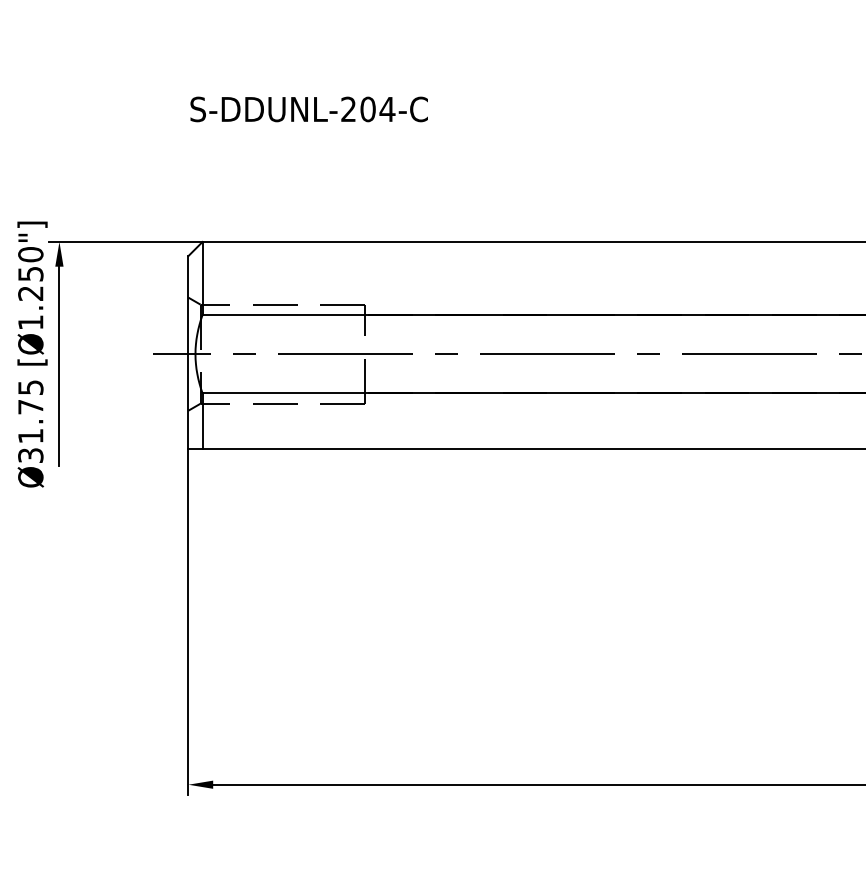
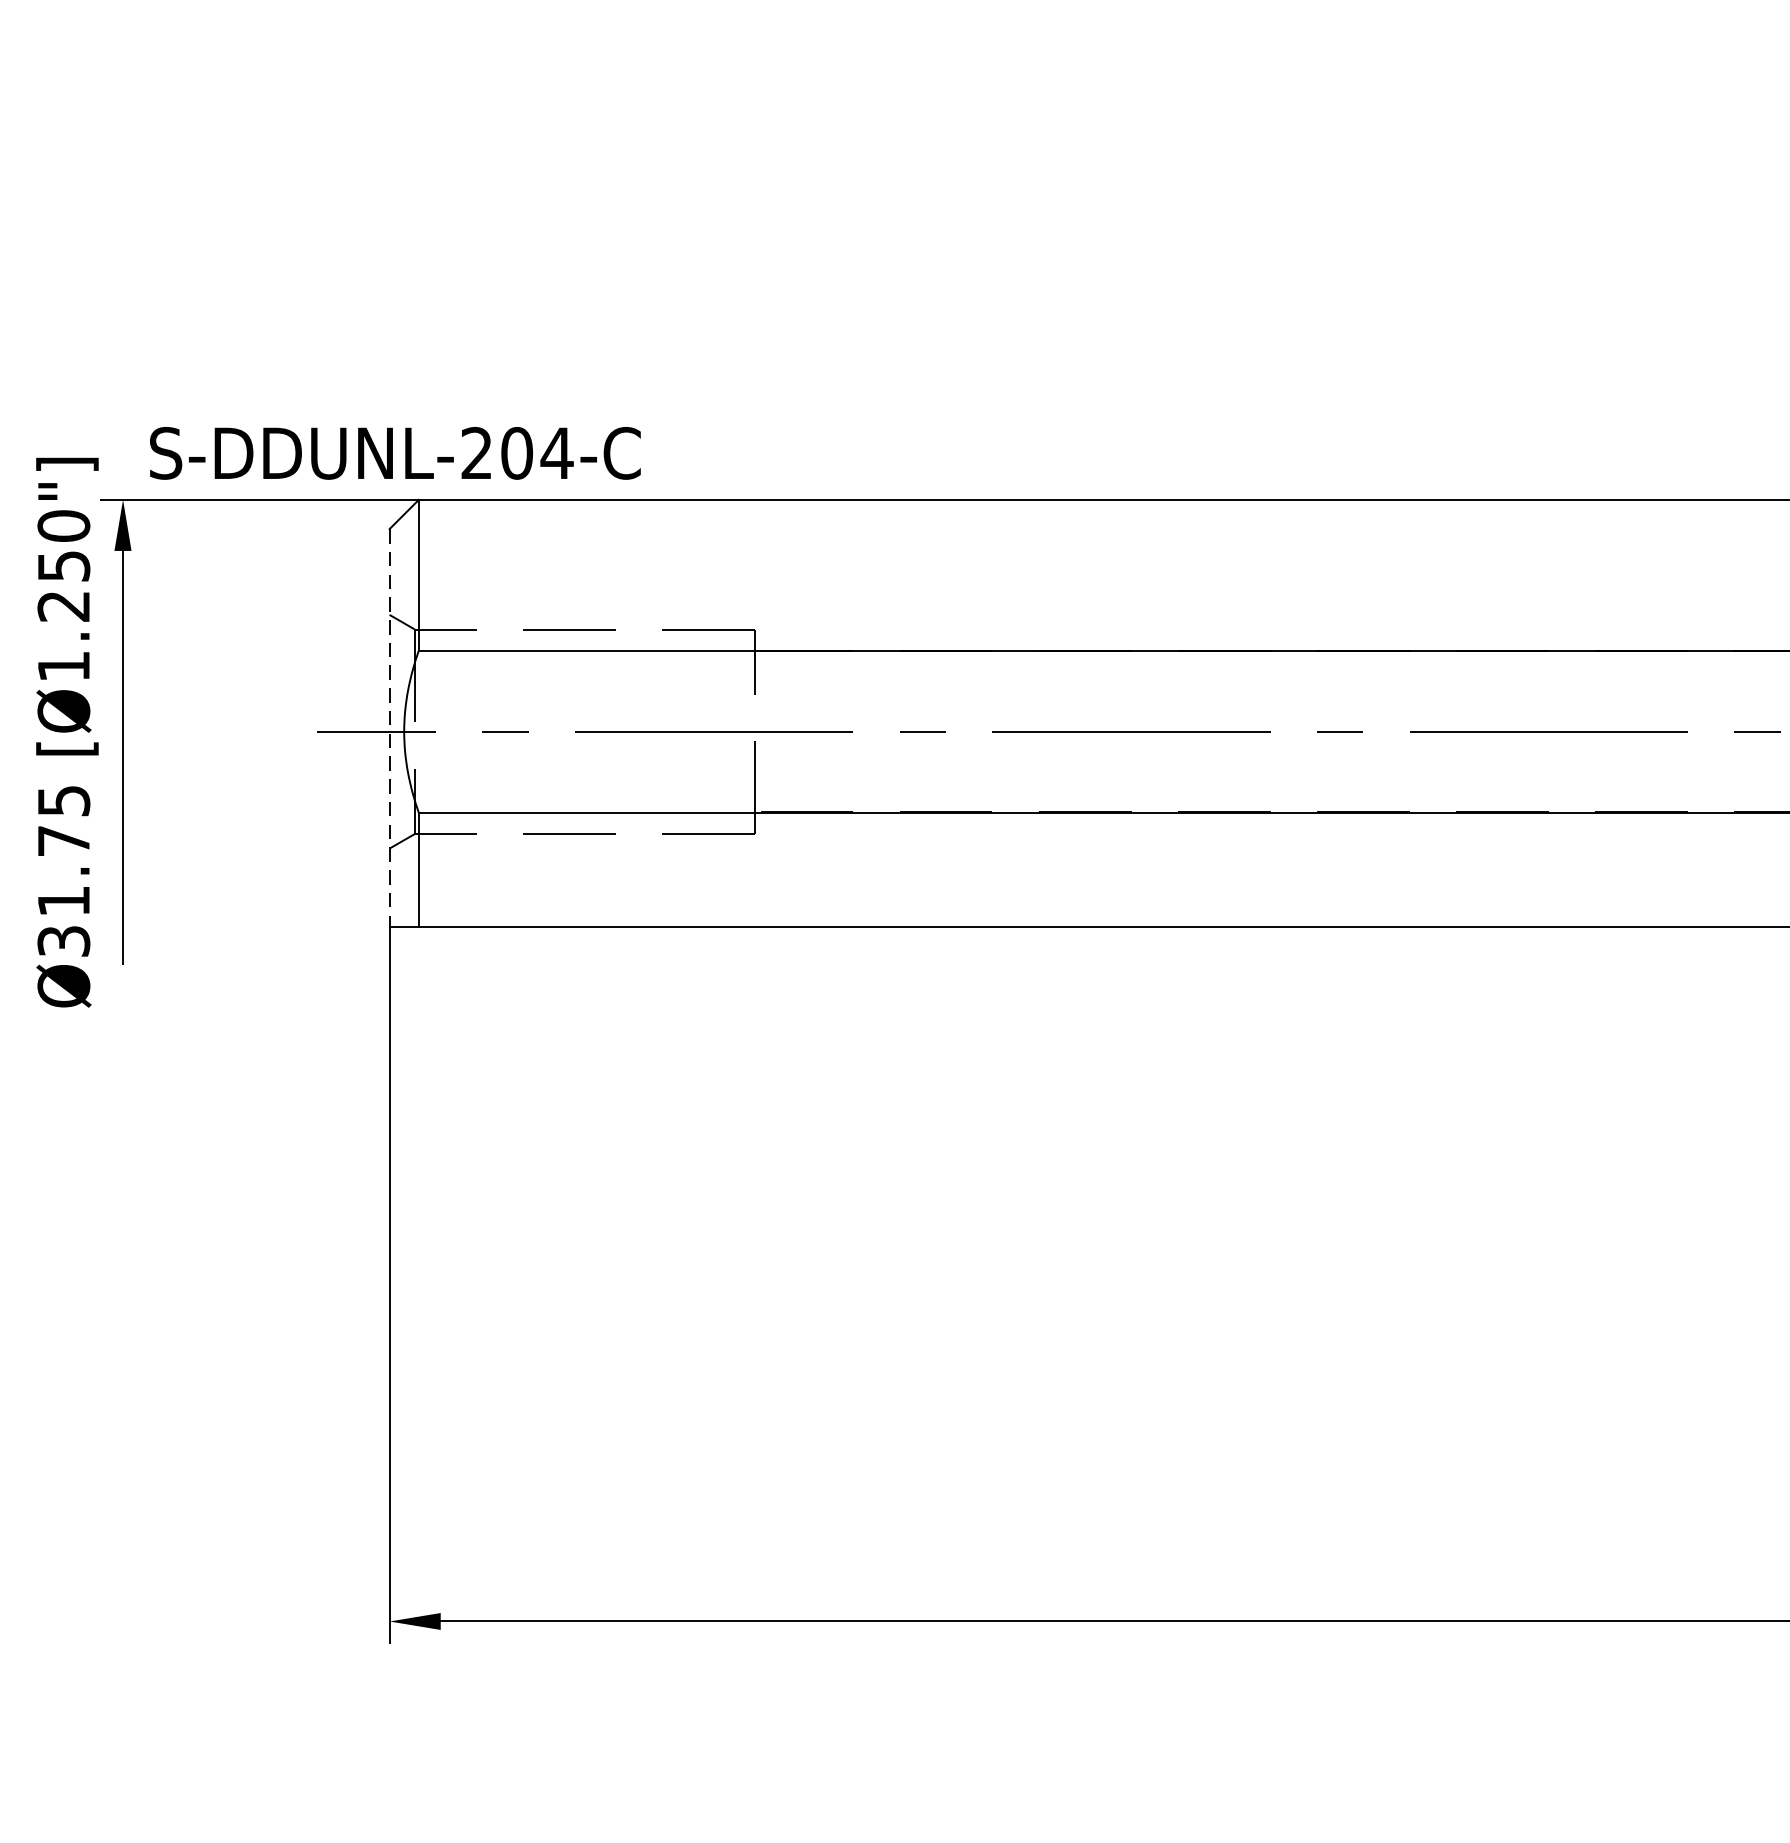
text: (308, 109) -> (393, 453), moved
line: (188, 352) -> (389, 728), solid -> dashed

